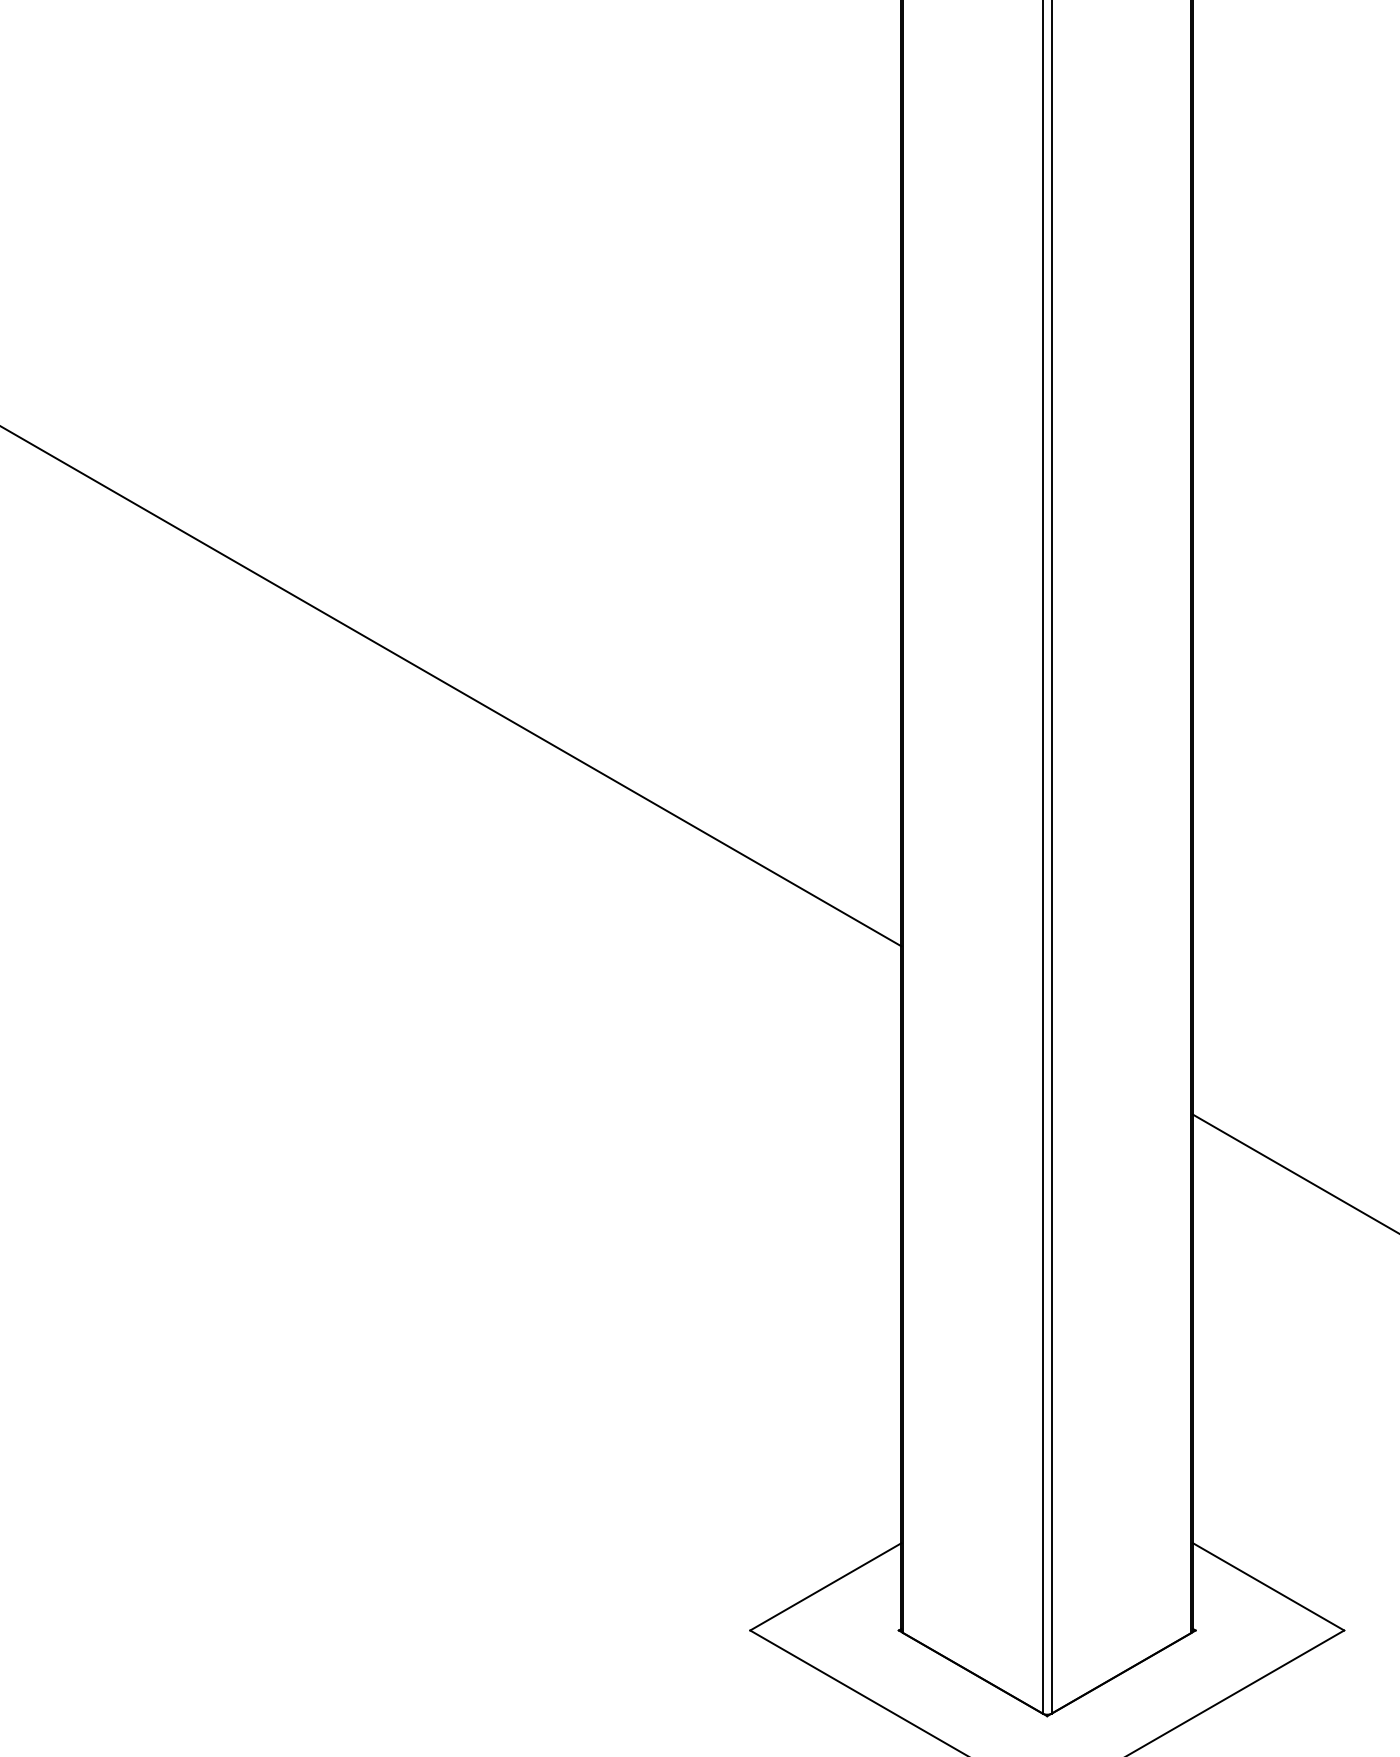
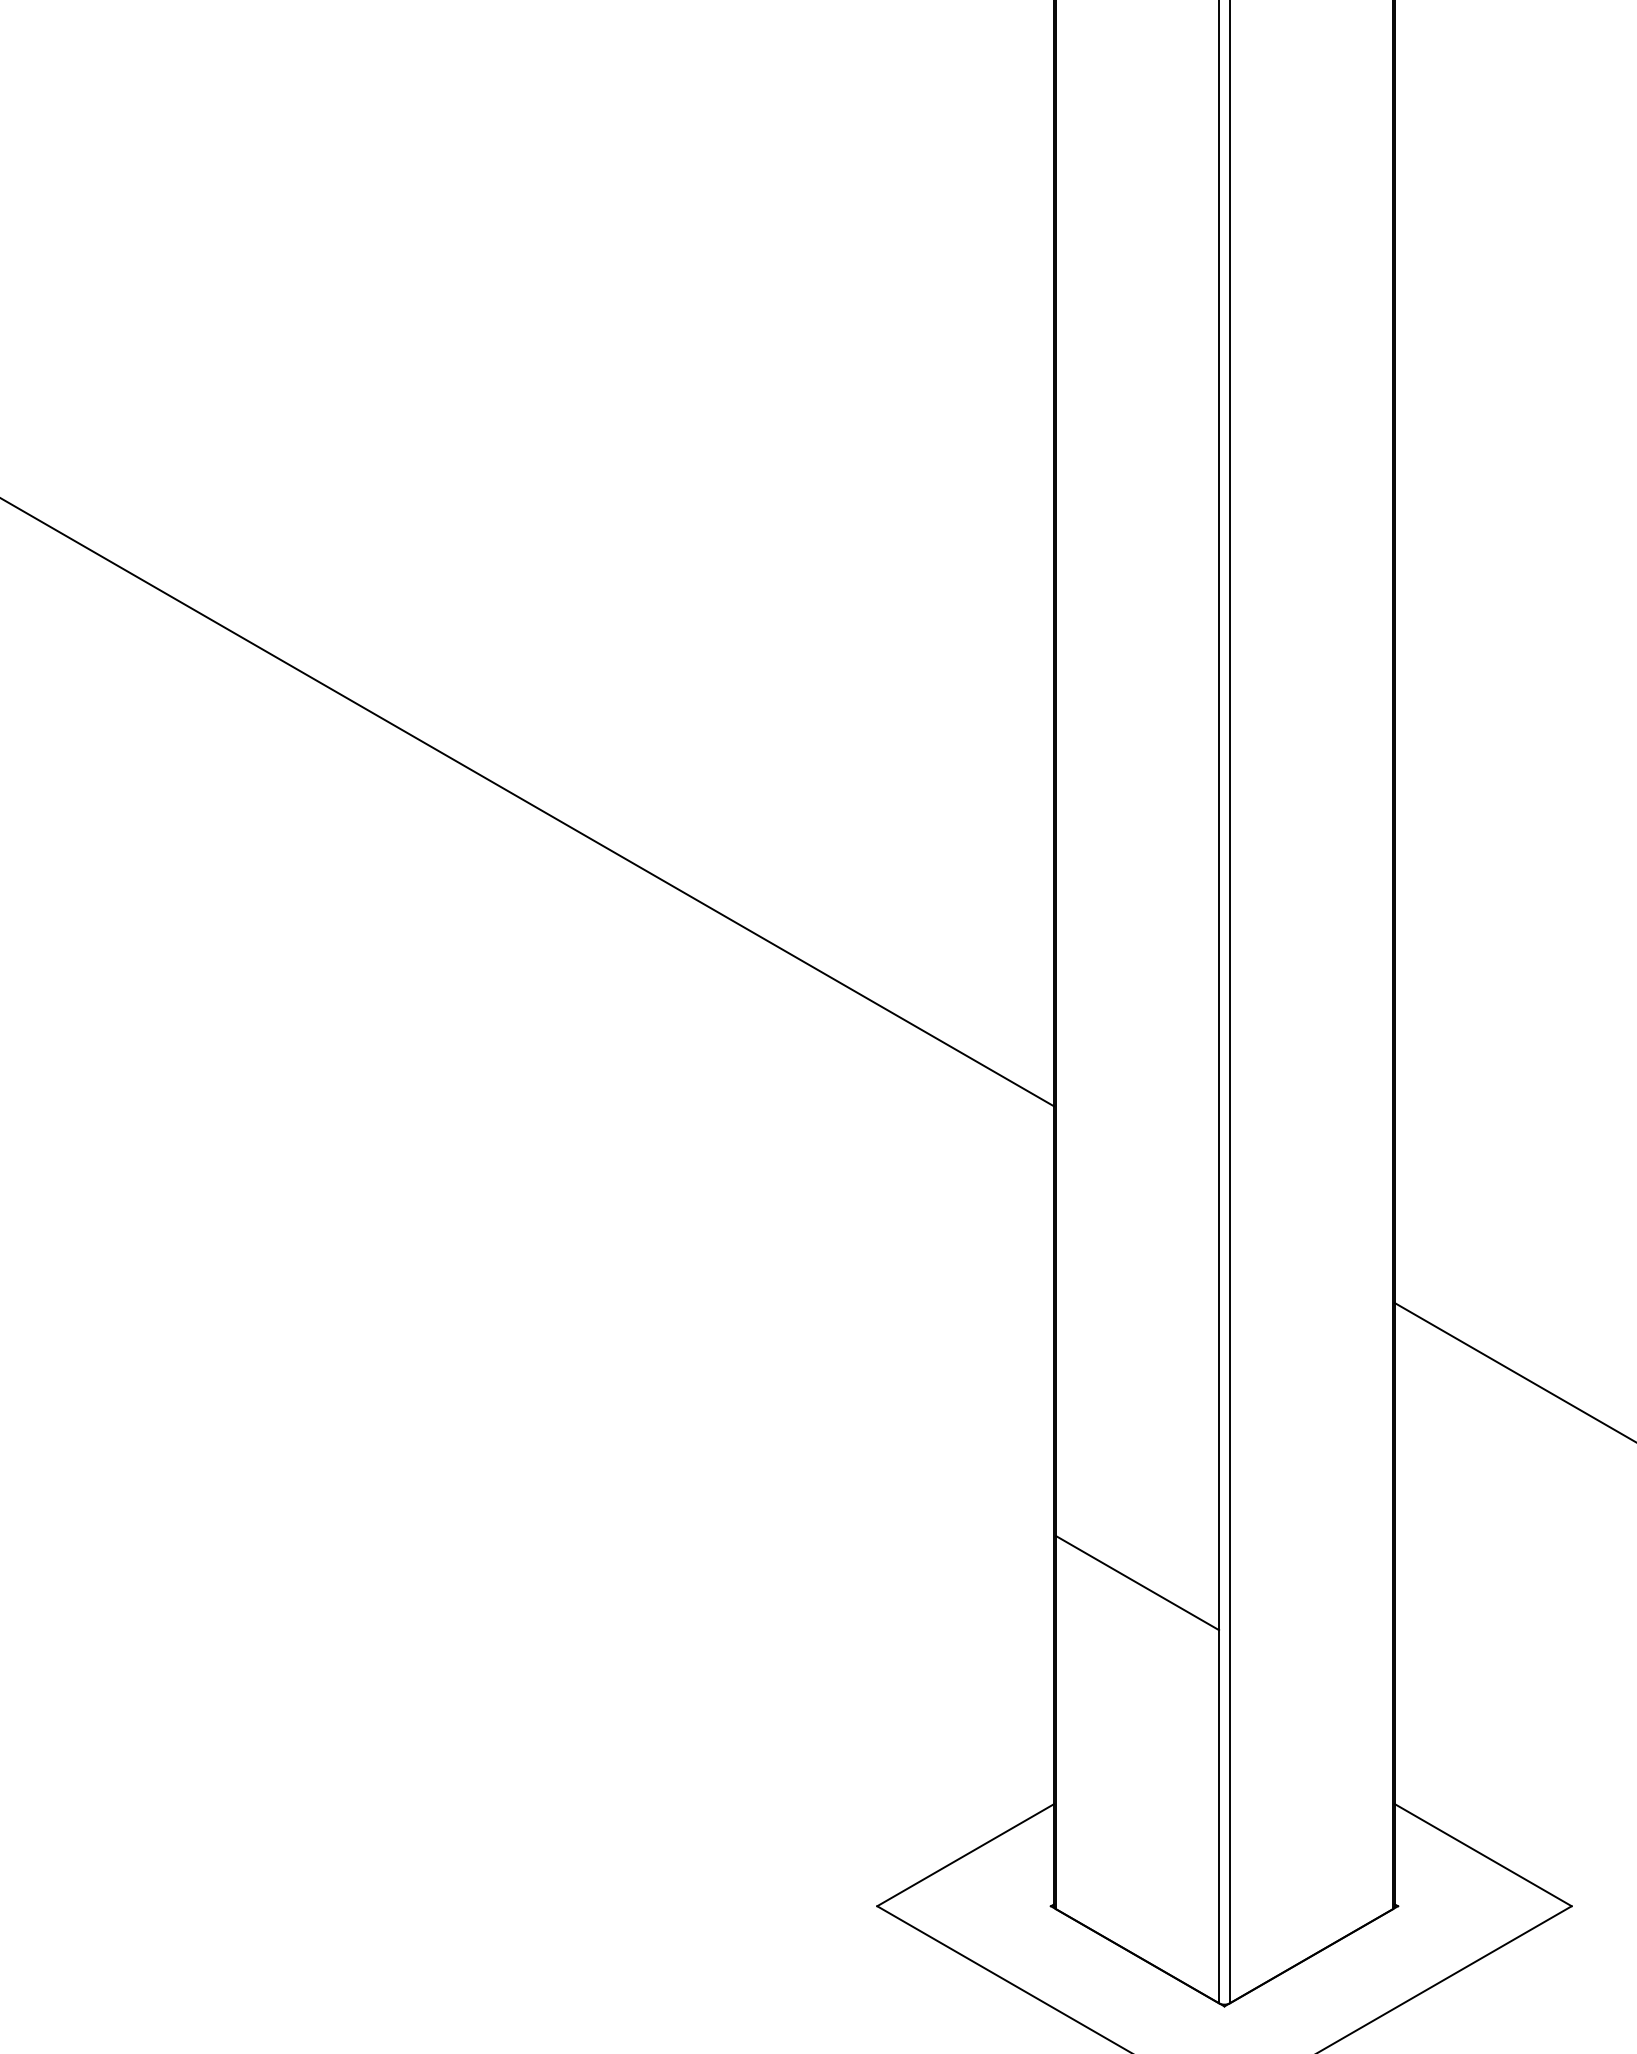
line: (972, 1354) -> (1137, 1583), added

